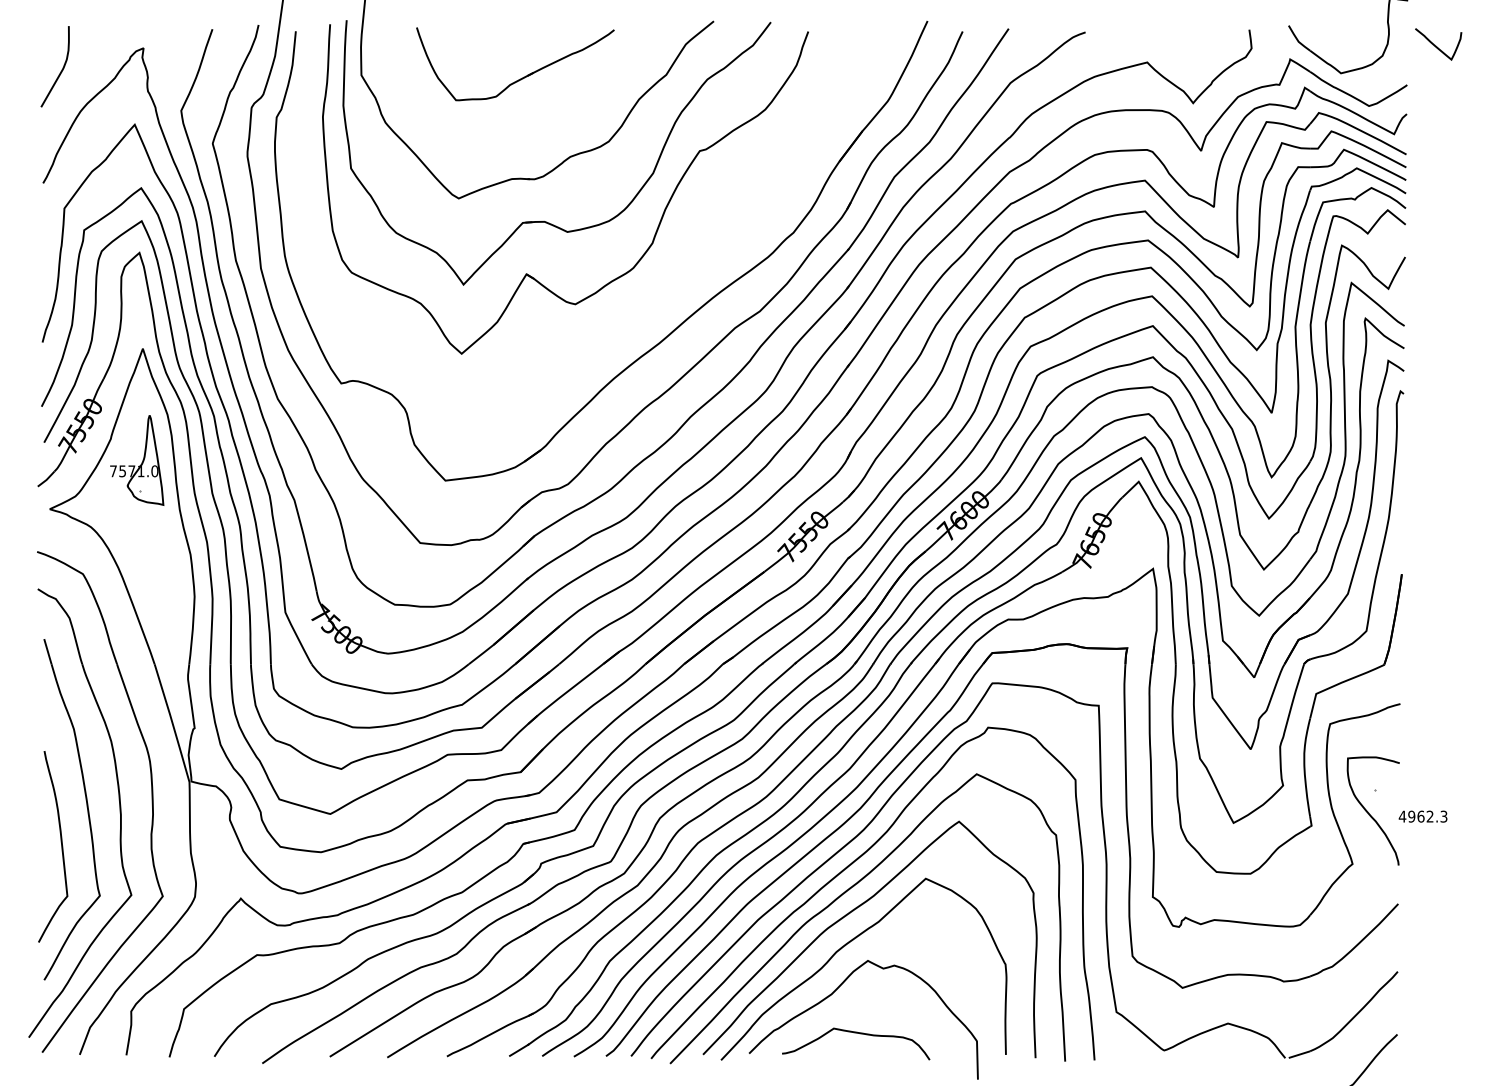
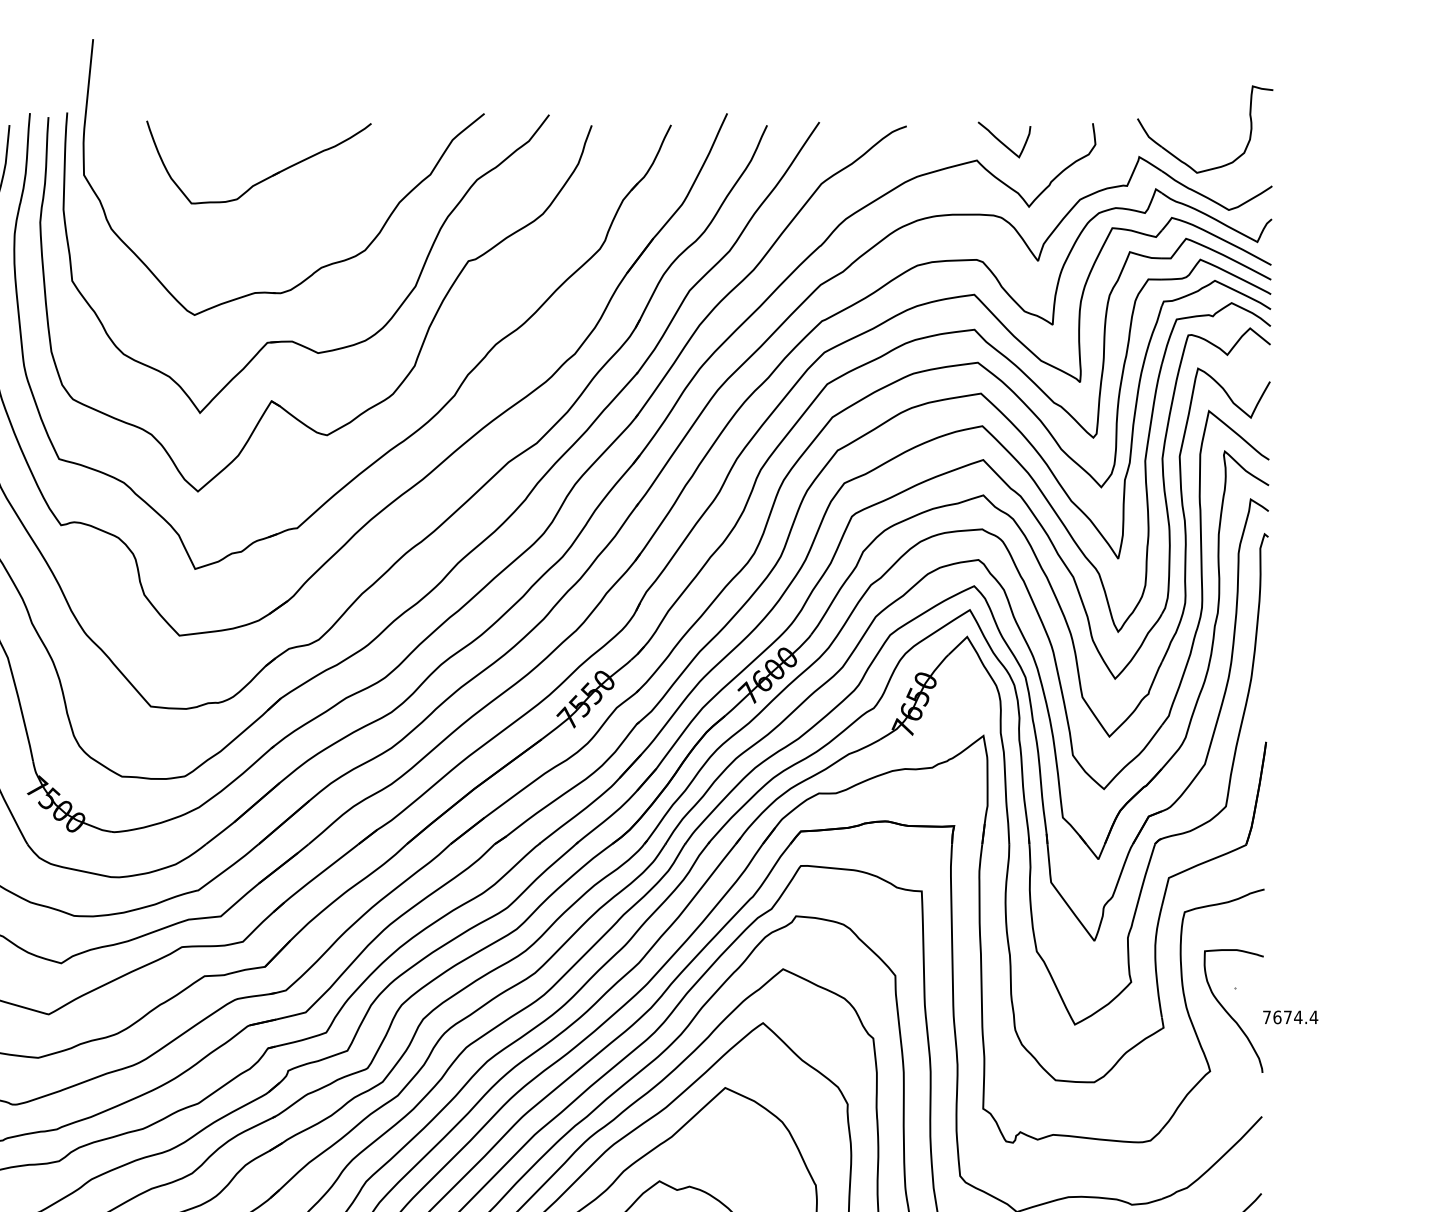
curve: (1436, 45) -> (1002, 141), moved
part: (648, 303) -> (410, 434), added
text: (1422, 816) -> (1289, 1017), 4962.3 -> 7674.4

